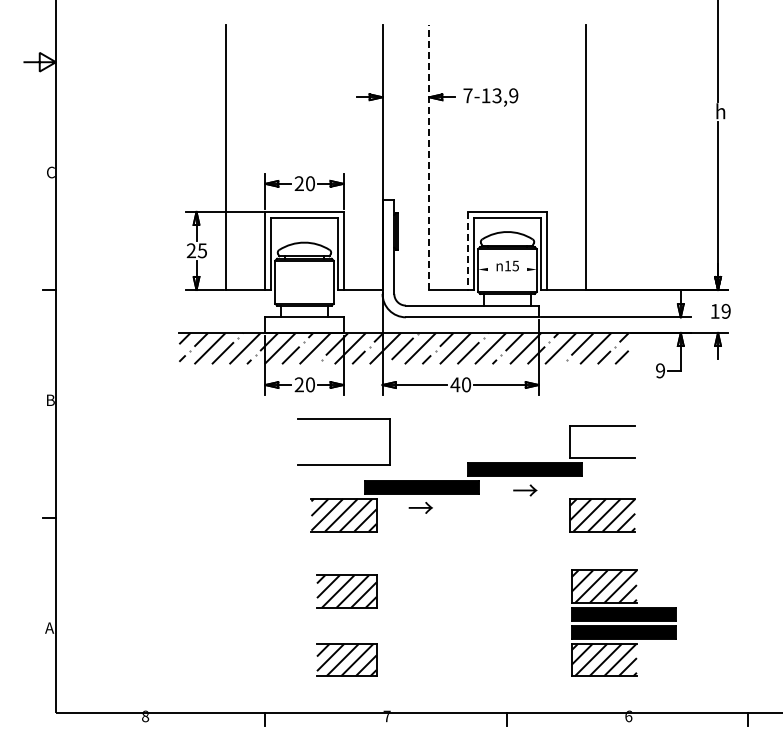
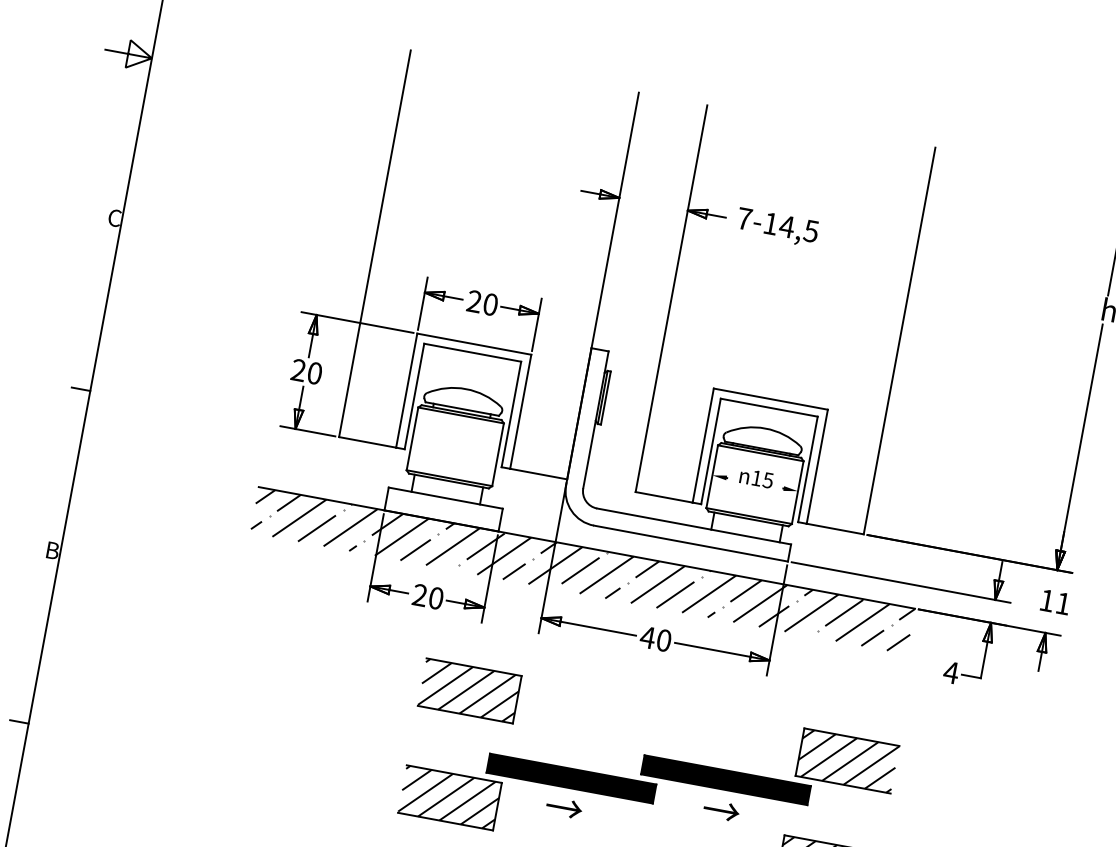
text: (505, 95) -> (799, 228), 7-13,9 -> 7-14,5
line: (429, 157) -> (671, 298), dashed -> solid
text: (202, 250) -> (314, 372), 25 -> 20
line: (468, 251) -> (703, 446), dashed -> solid
text: (725, 310) -> (1062, 602), 19 -> 11
text: (660, 370) -> (951, 672), 9 -> 4
part: (343, 441) -> (469, 690), size x0.71
hatch: (602, 441) -> (847, 760), added

